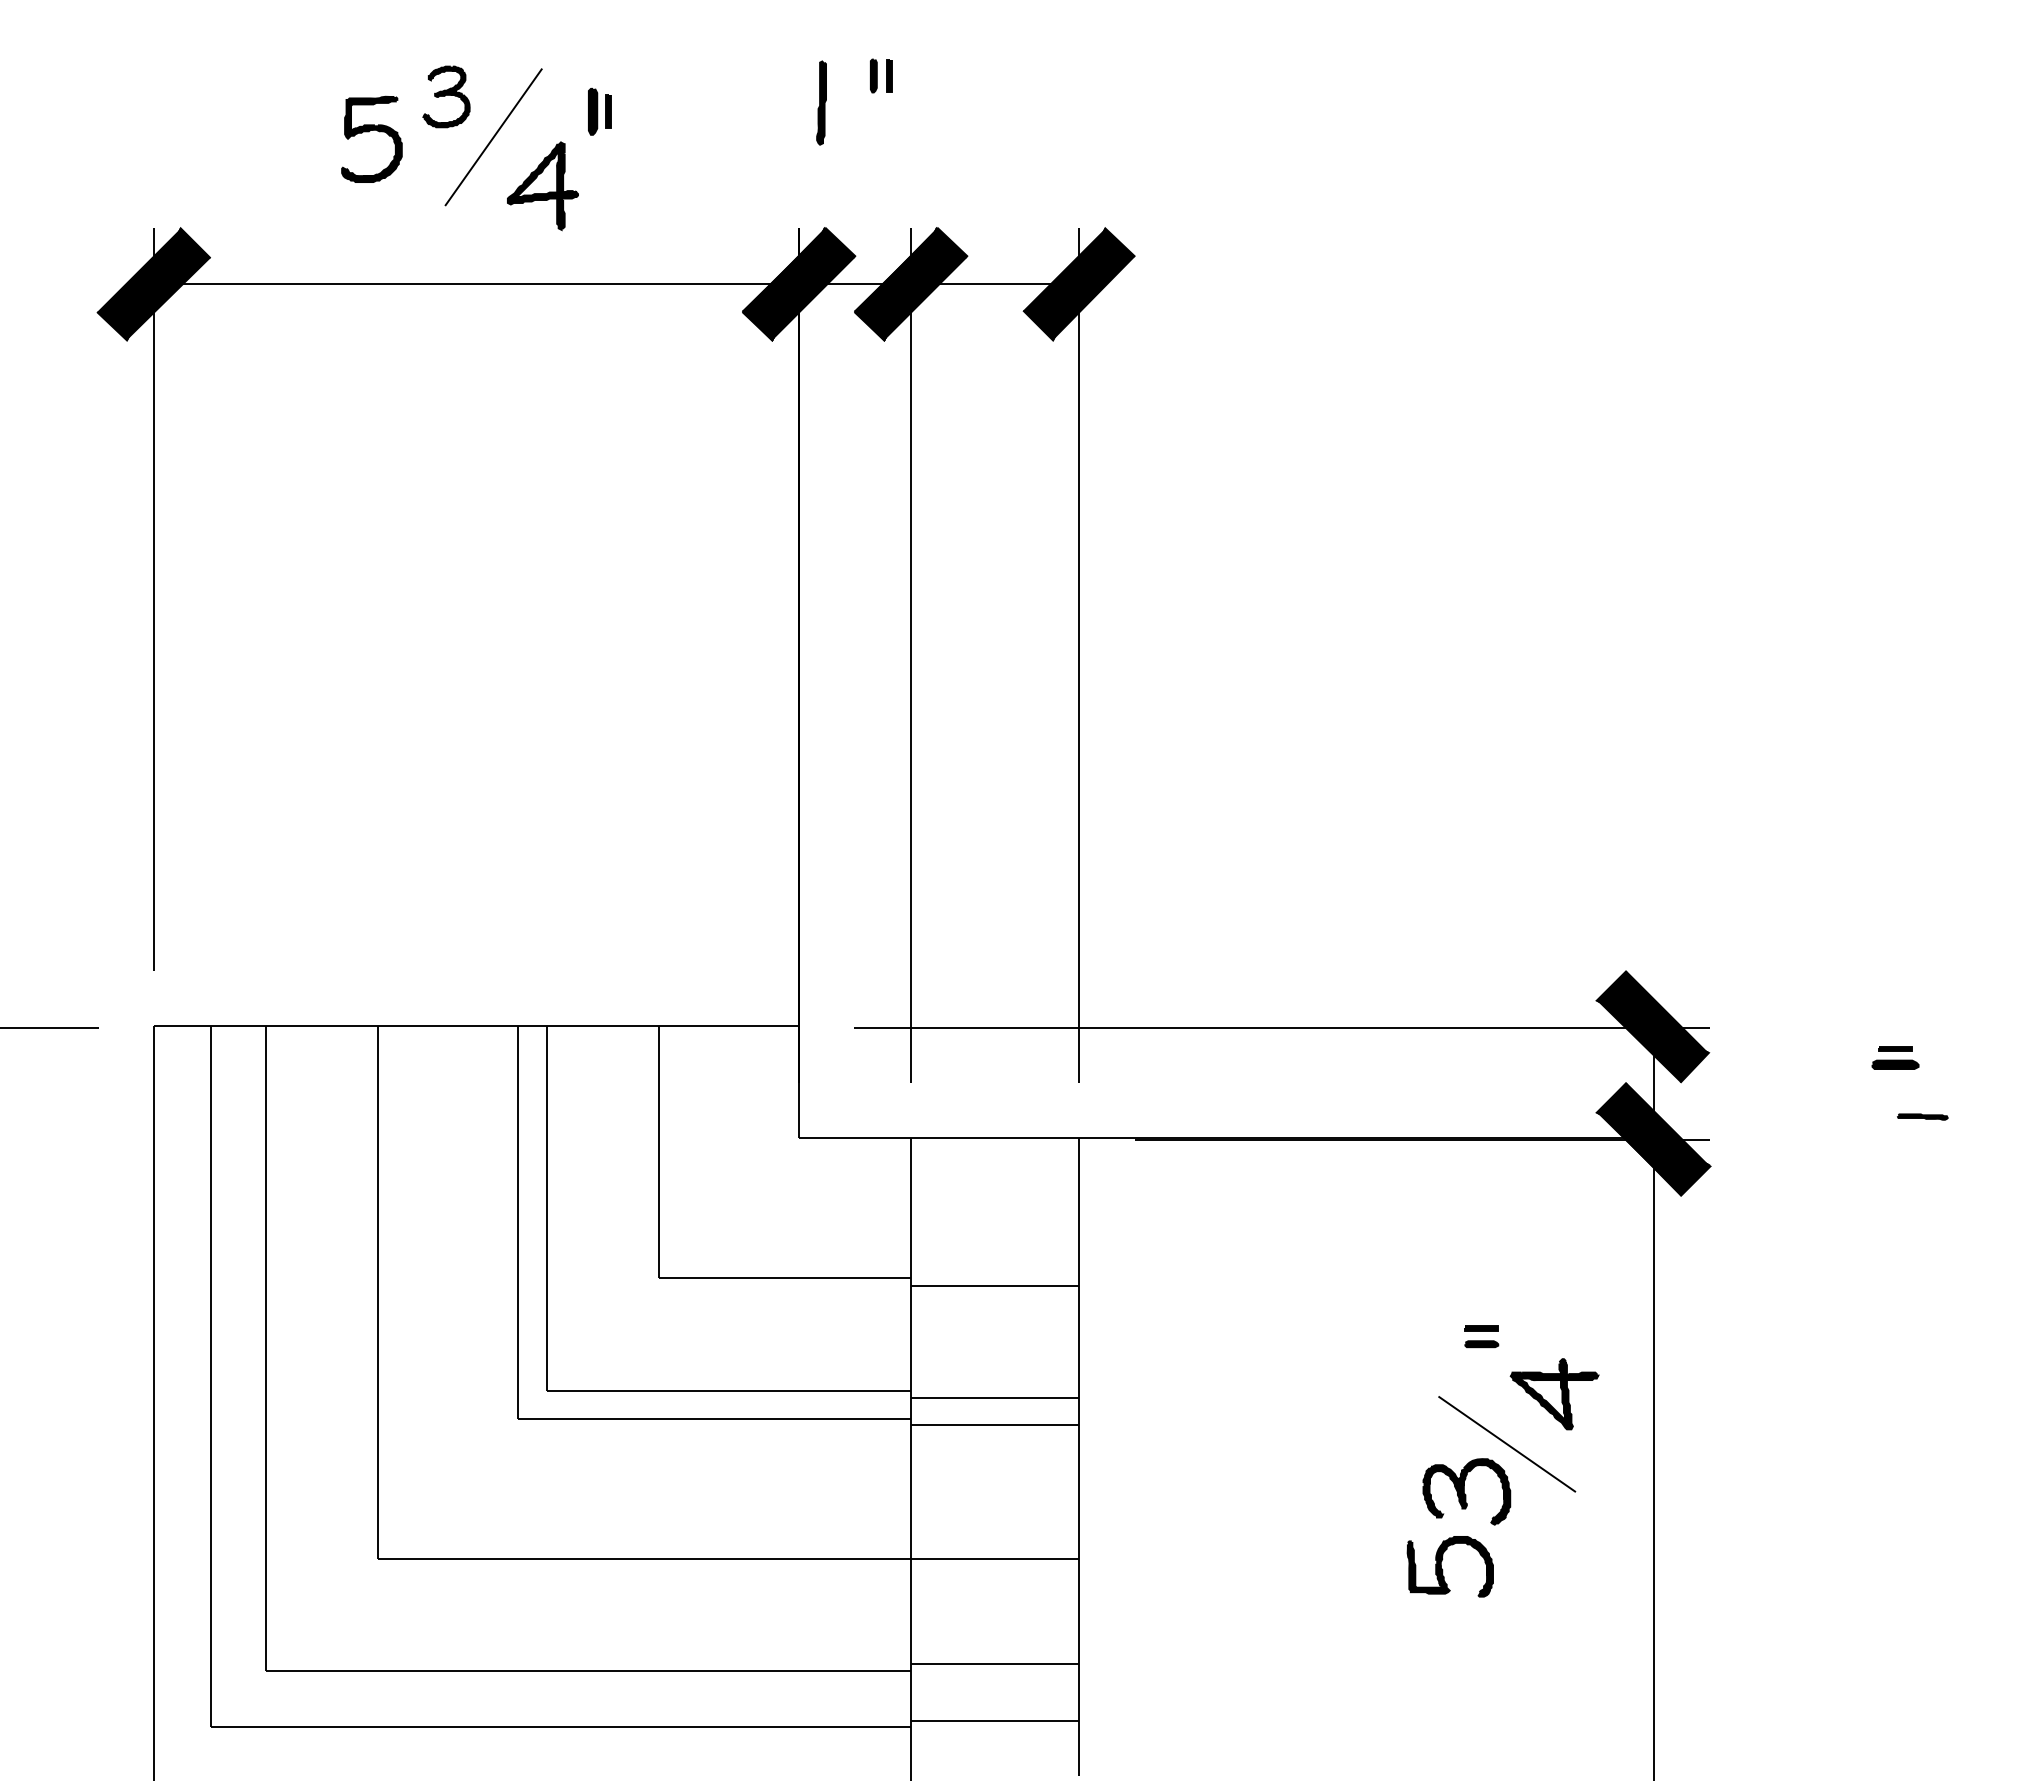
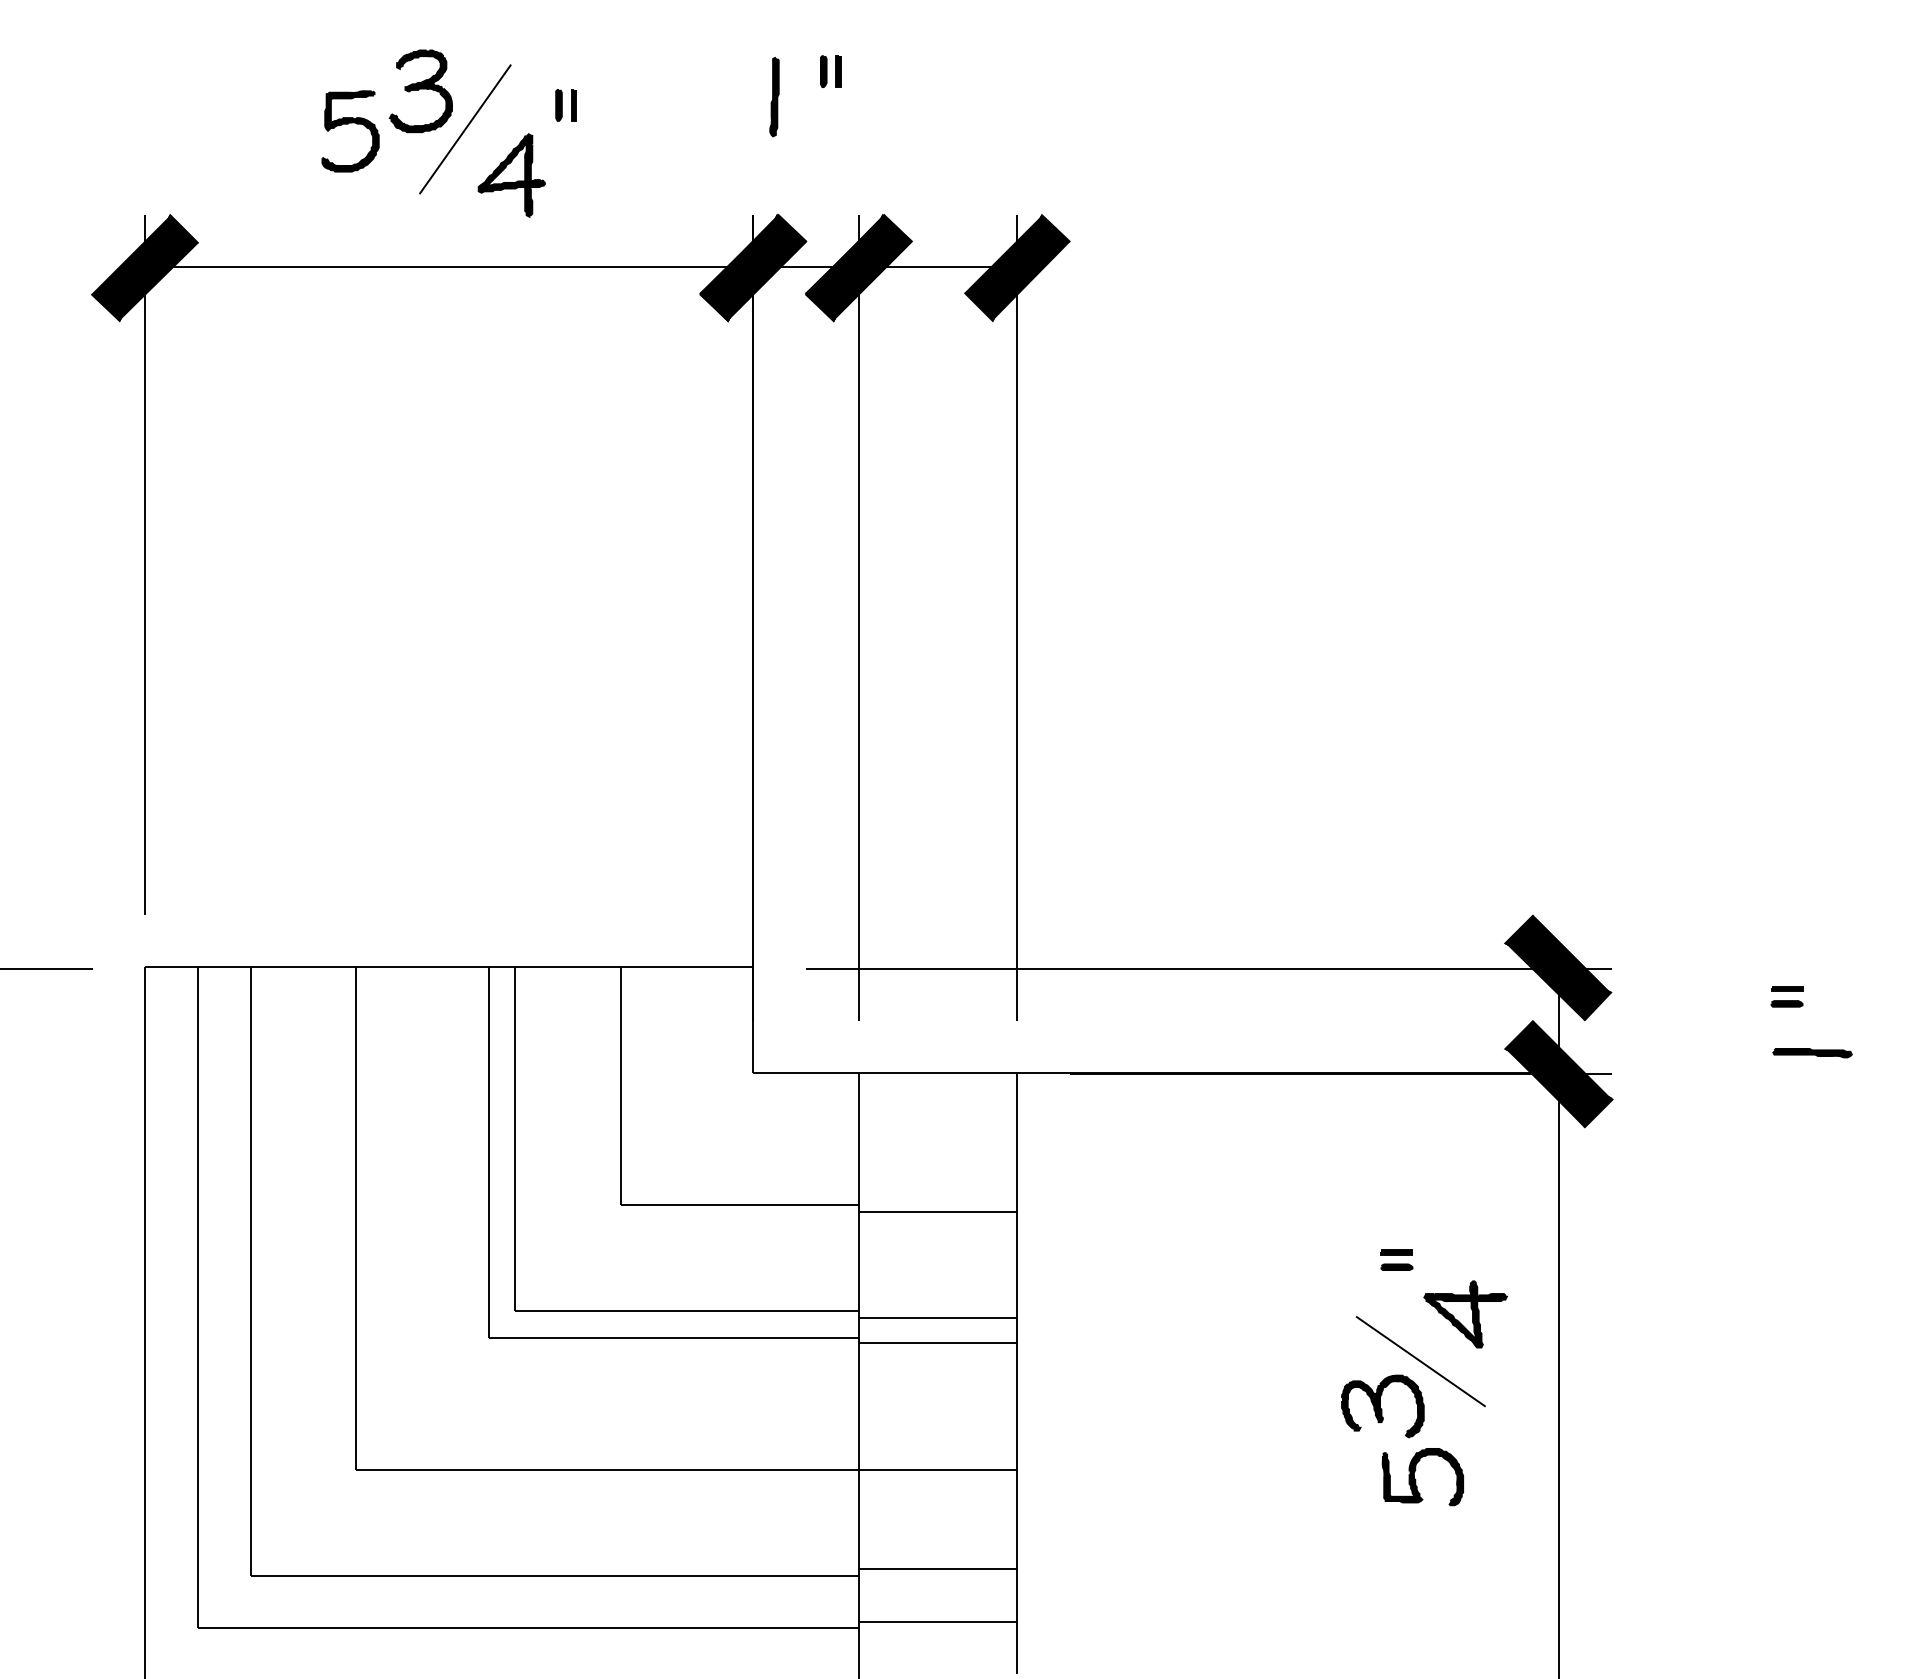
part: (446, 96) -> (420, 90), size x1.43
part: (592, 111) -> (558, 105), size x0.71
part: (1895, 1064) -> (1786, 1003), size x0.71
part: (1922, 1116) -> (1812, 1052), size x1.67
part: (1443, 1570) -> (1416, 1480), moved

